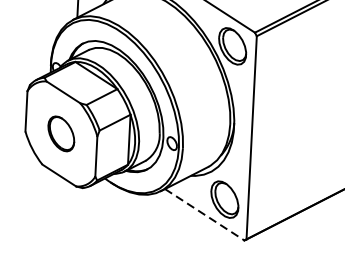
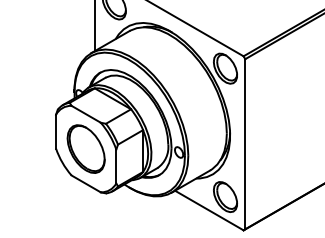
part: (60, 133) -> (85, 148), size x1.67
line: (204, 214) -> (209, 210), dashed -> solid

